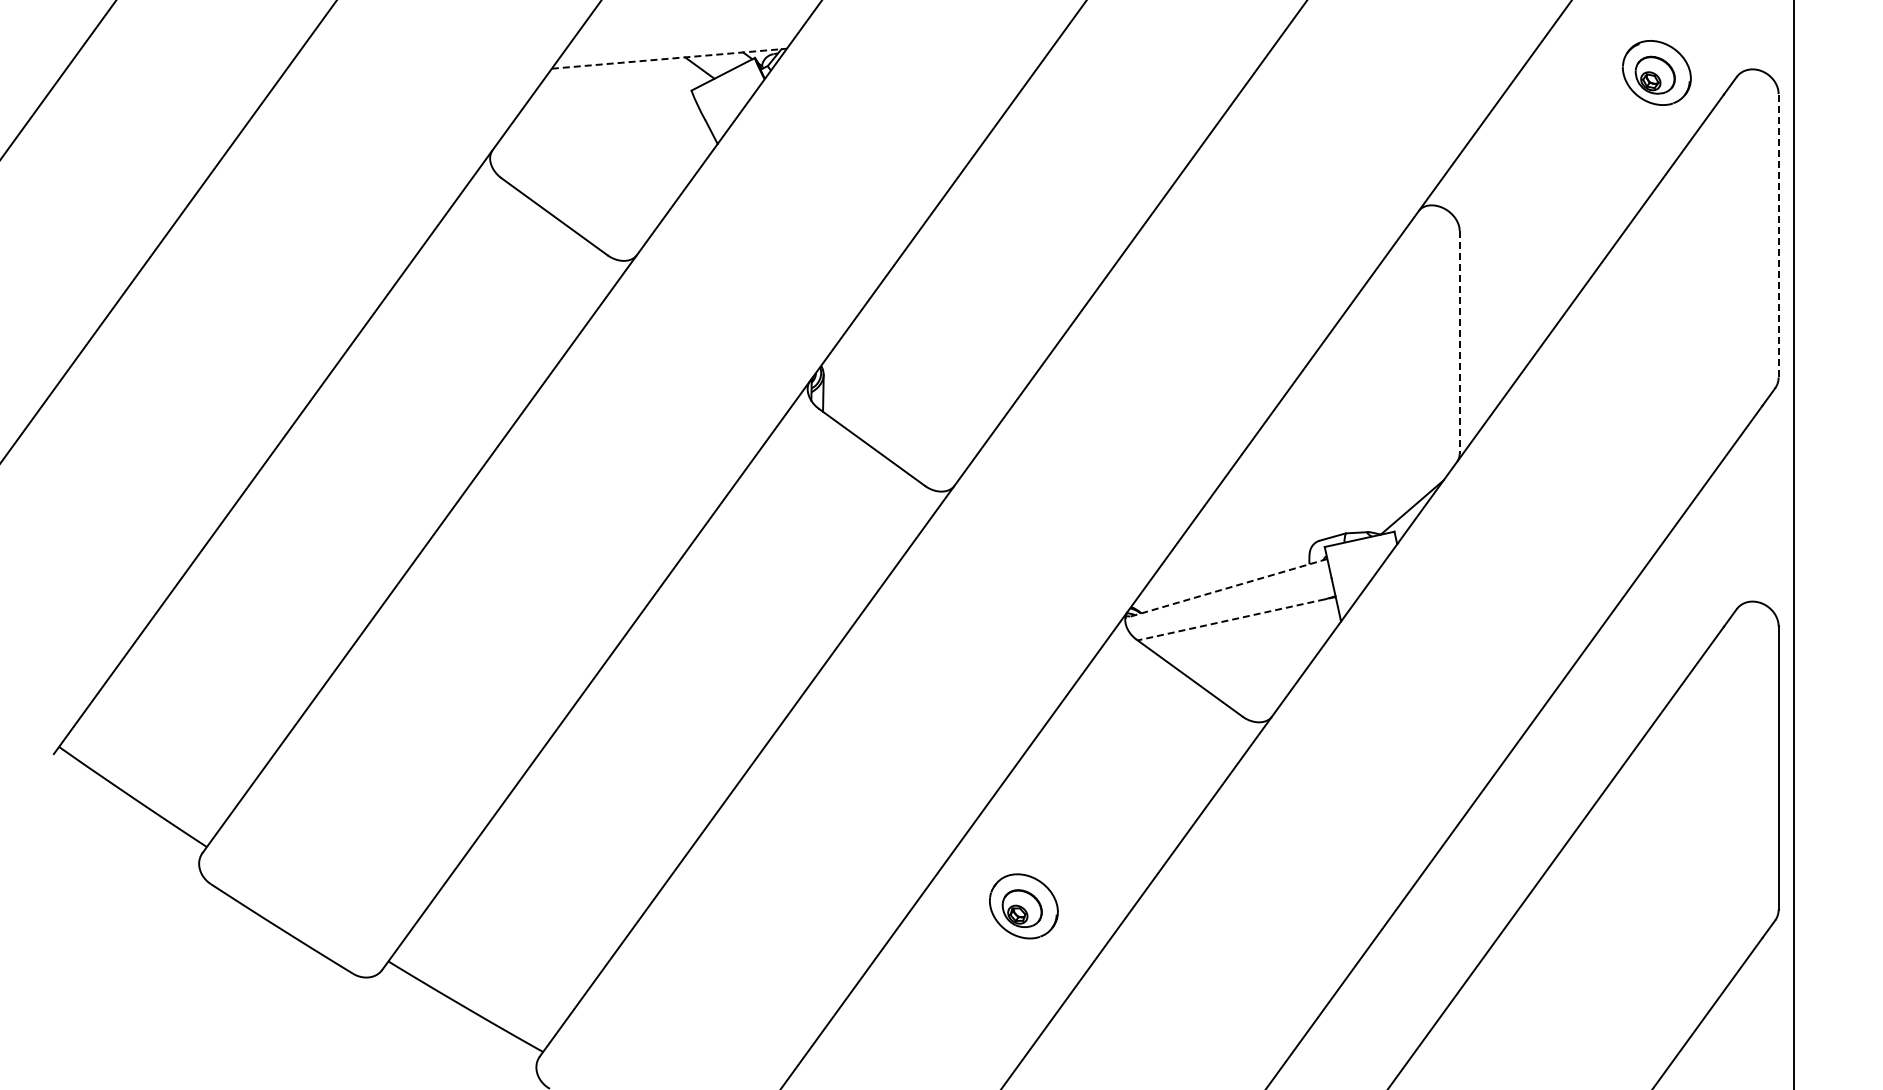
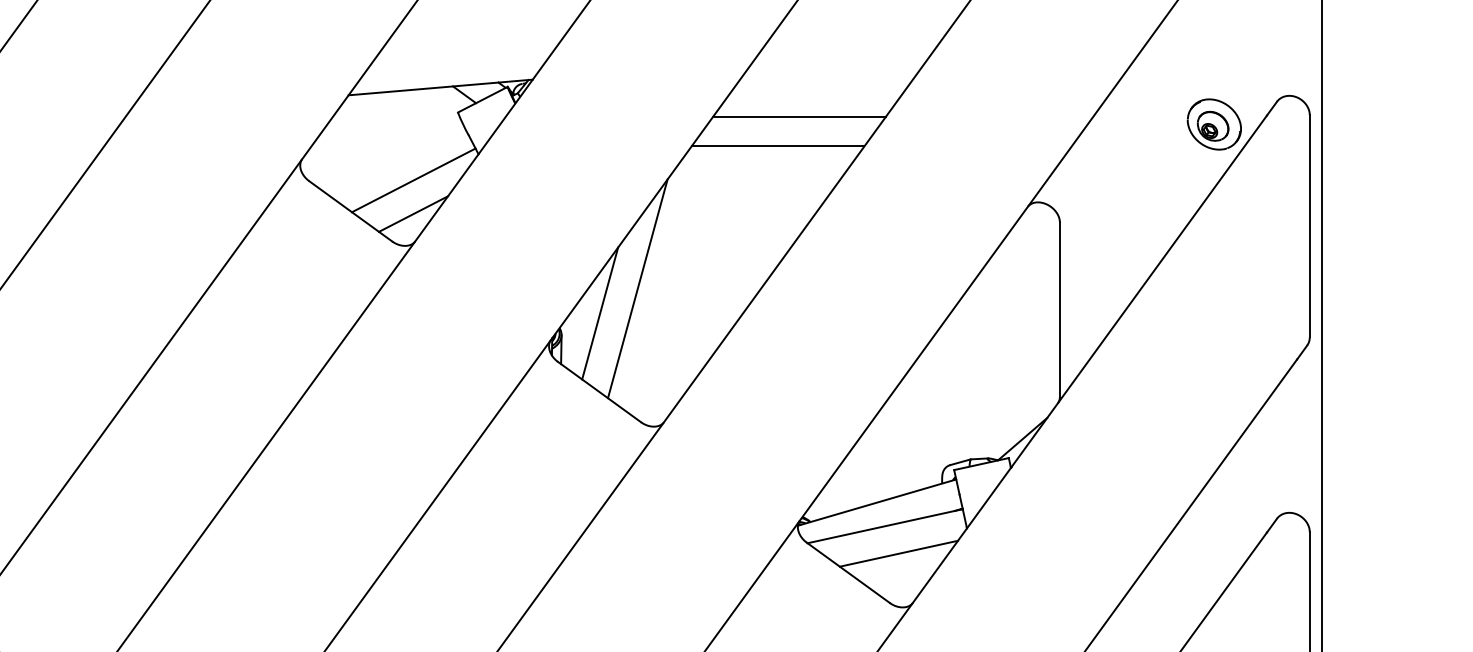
line: (669, 58) -> (440, 87), dashed -> solid
part: (1656, 72) -> (1214, 124), moved
line: (1127, 95) -> (799, 116), added
line: (1099, 133) -> (777, 146), added
line: (634, 176) -> (413, 179), added
line: (634, 220) -> (413, 214), added
line: (1778, 235) -> (1309, 225), dashed -> solid
line: (920, 315) -> (637, 288), added
line: (1459, 342) -> (1059, 309), dashed -> solid
line: (872, 347) -> (599, 313), added
line: (1225, 588) -> (876, 502), dashed -> solid
line: (1236, 618) -> (885, 526), dashed -> solid
line: (1253, 653) -> (898, 553), added

